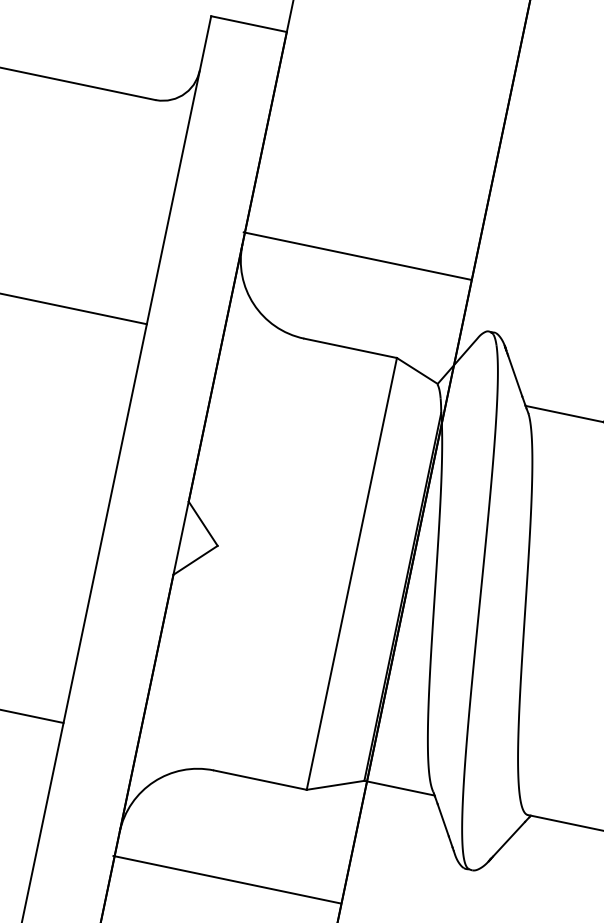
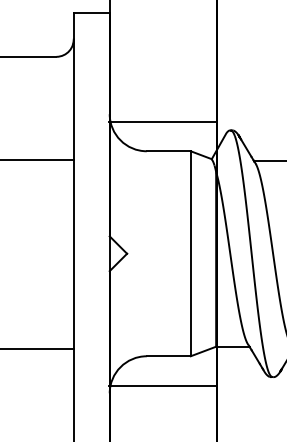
line: (356, 255) -> (162, 121), moved
line: (225, 878) -> (162, 385), moved

